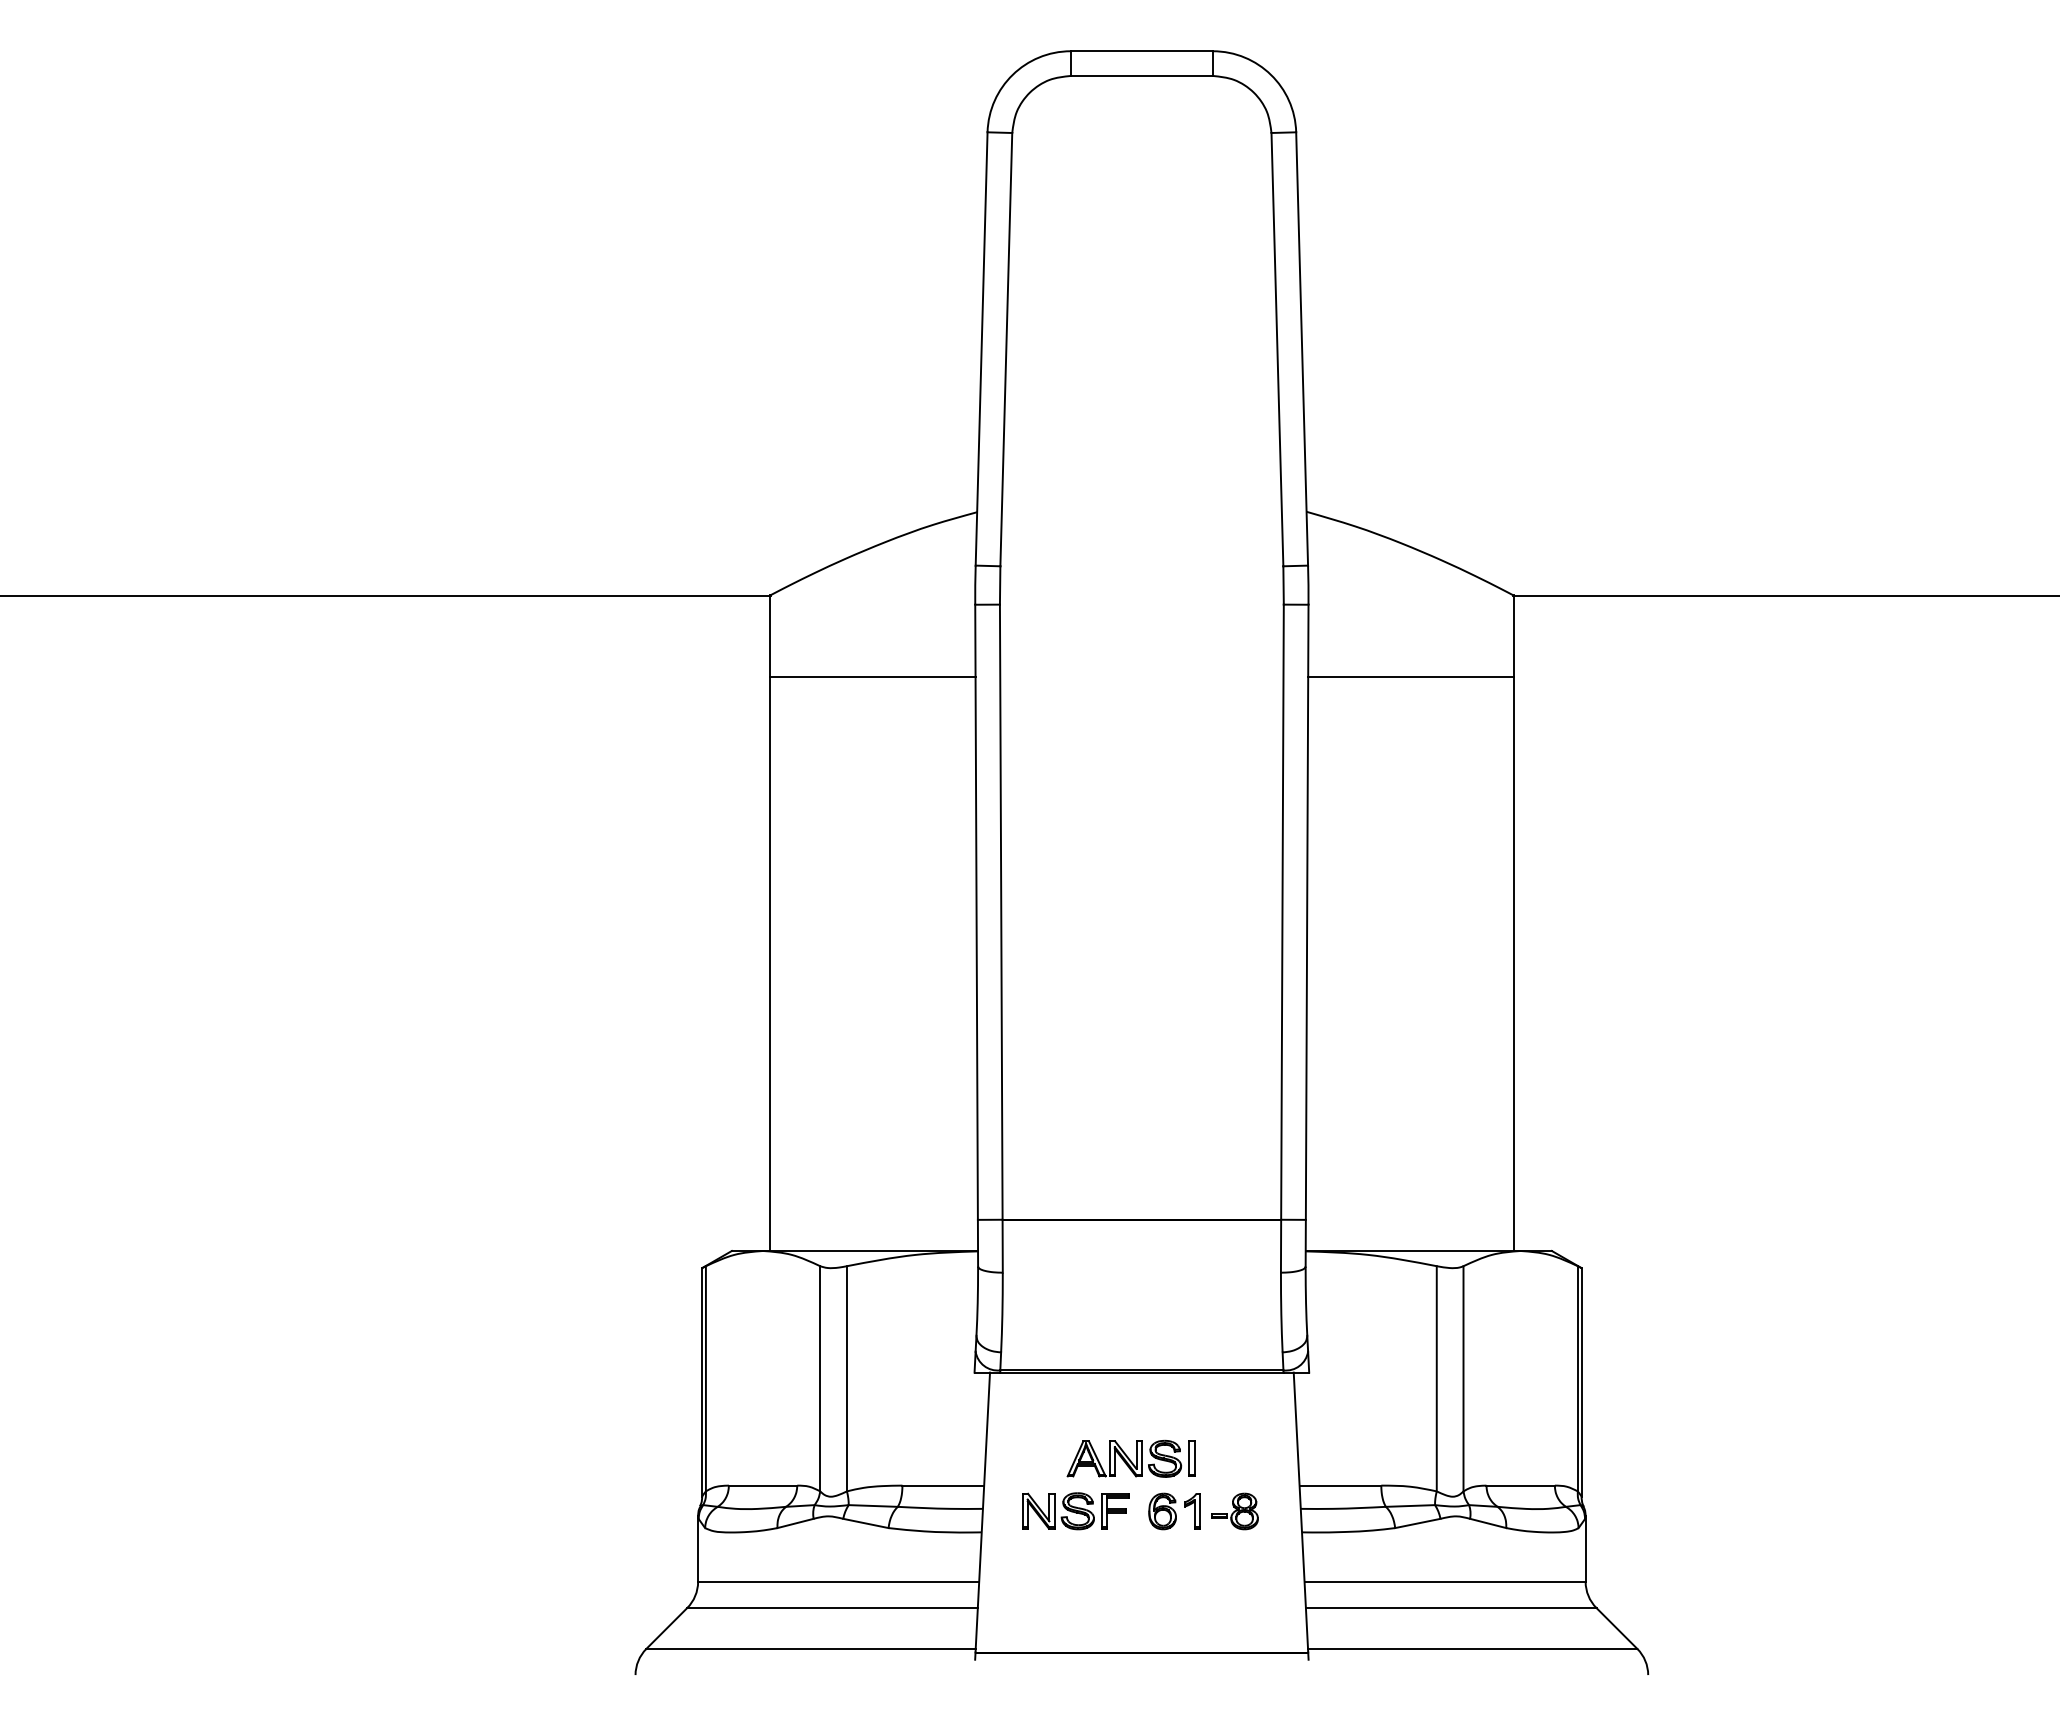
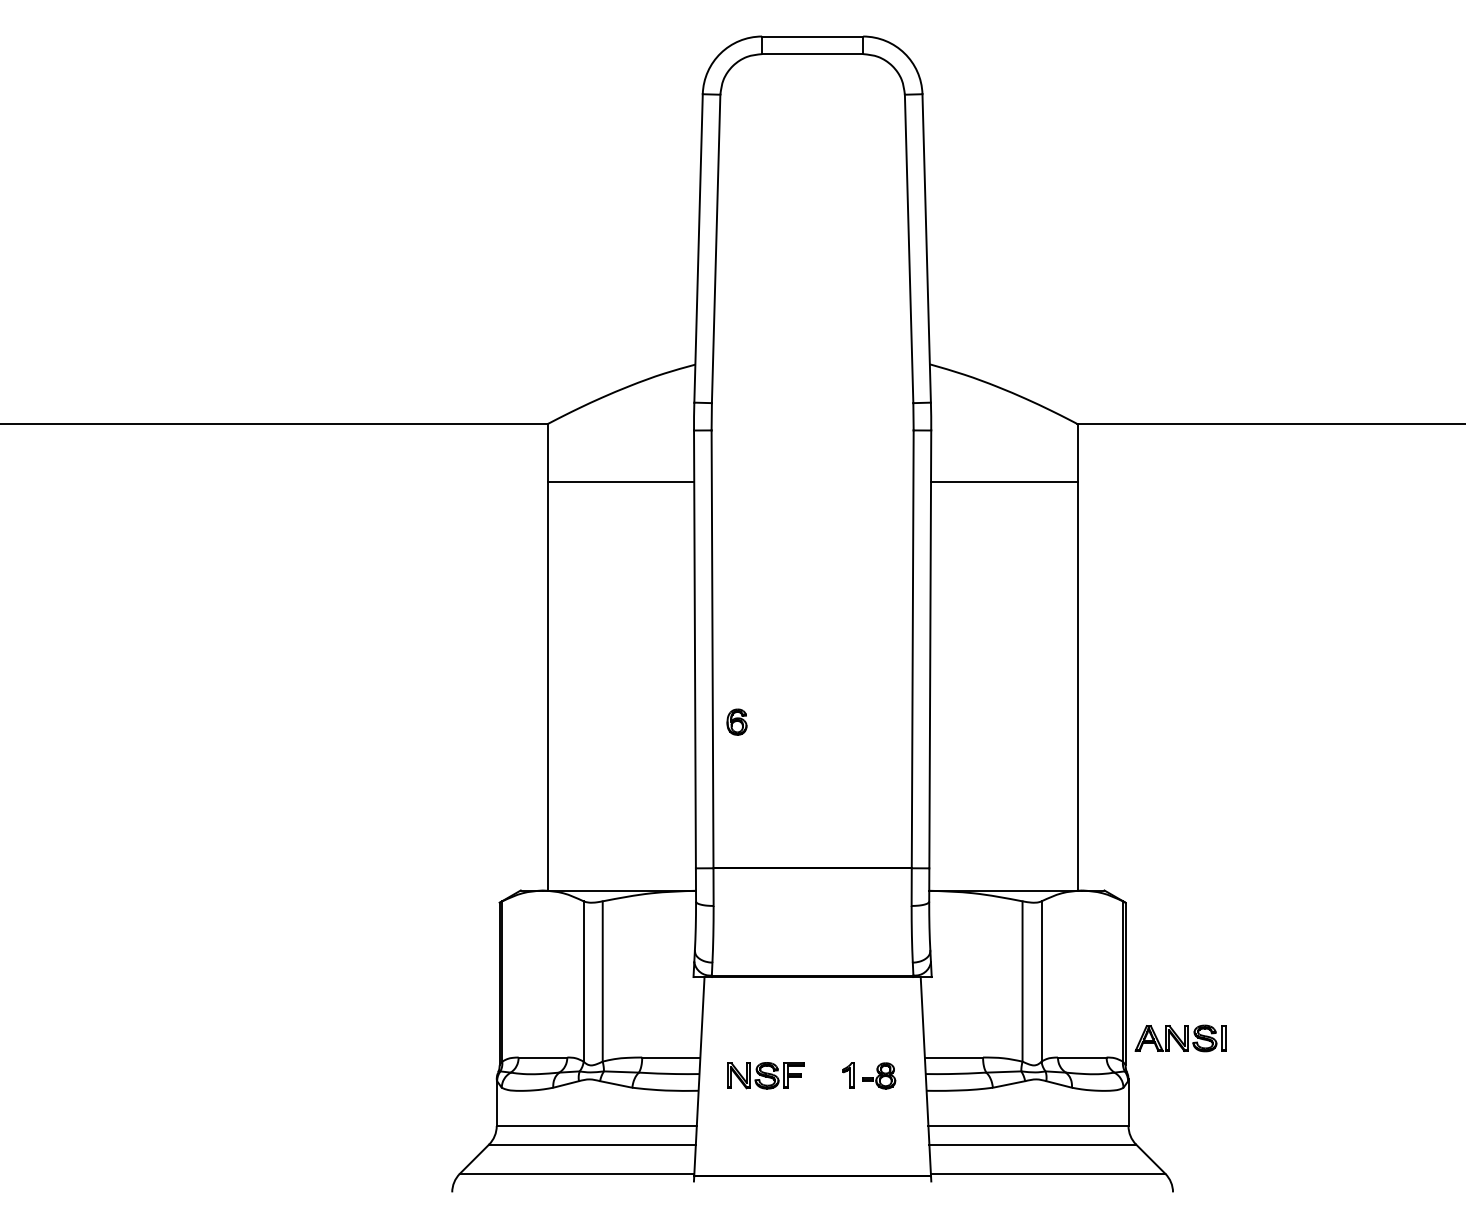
part: (1130, 1458) -> (1180, 1038), moved
part: (1162, 1511) -> (736, 722), moved

